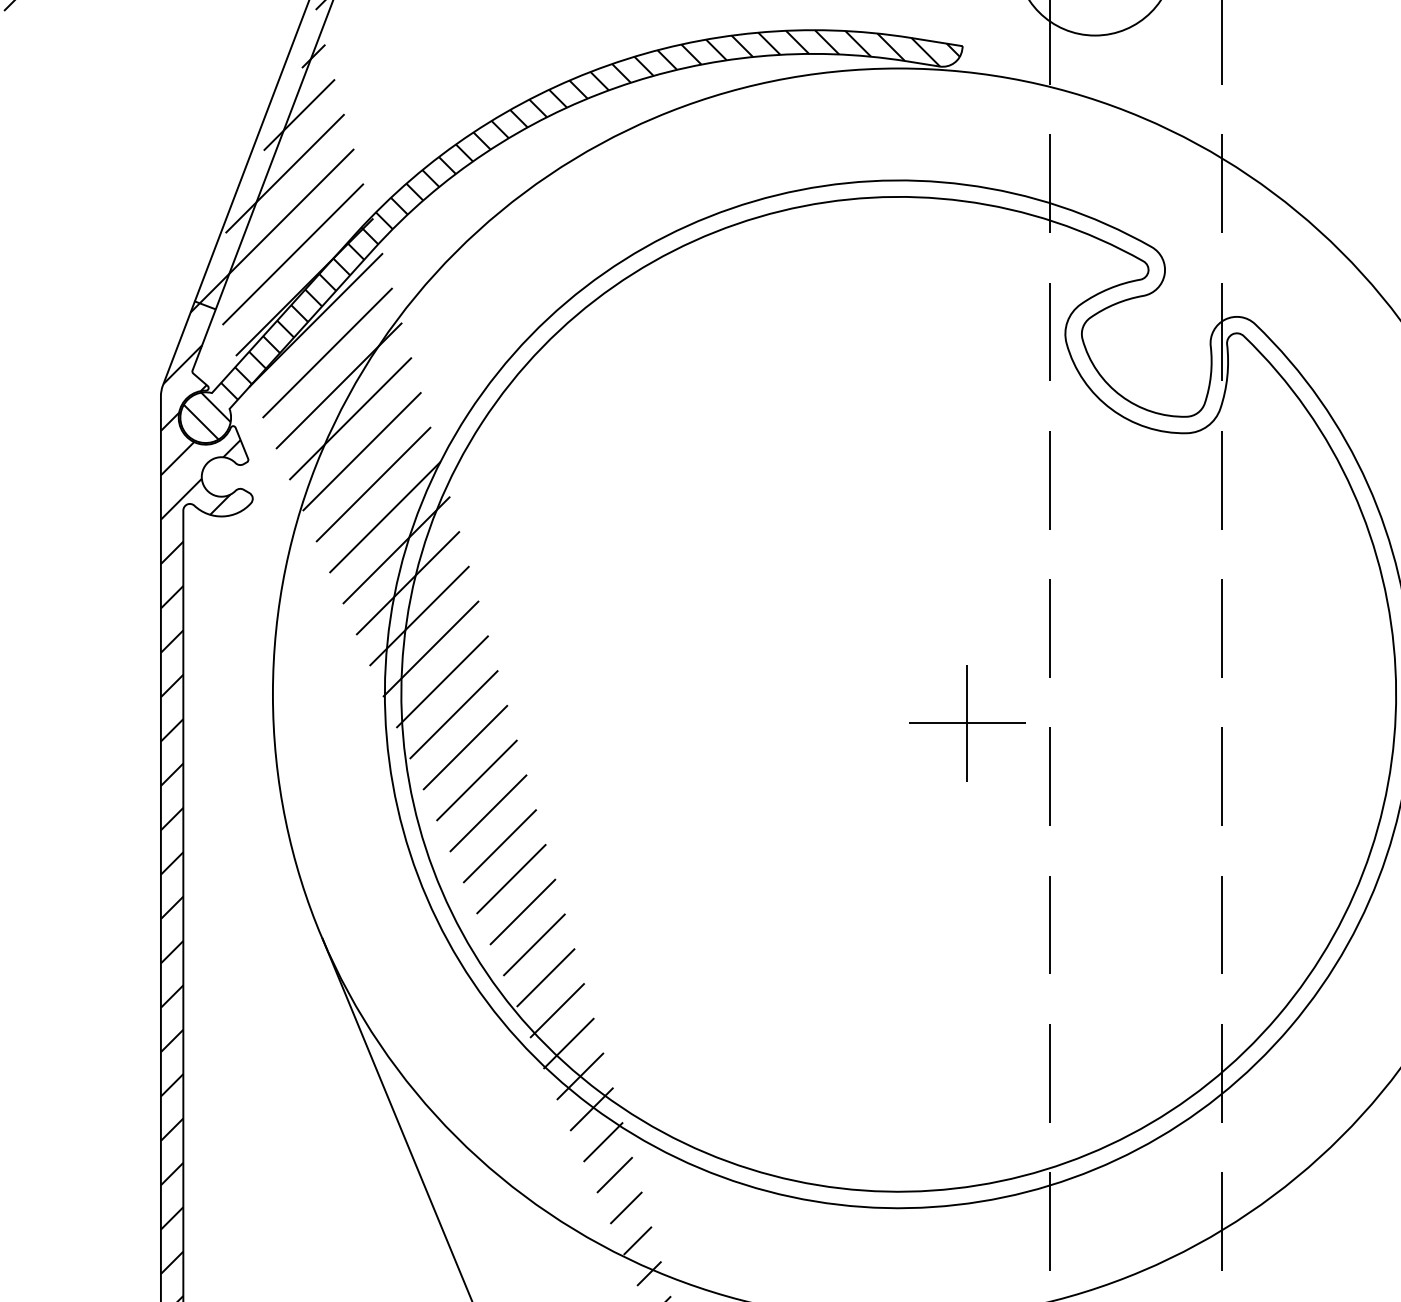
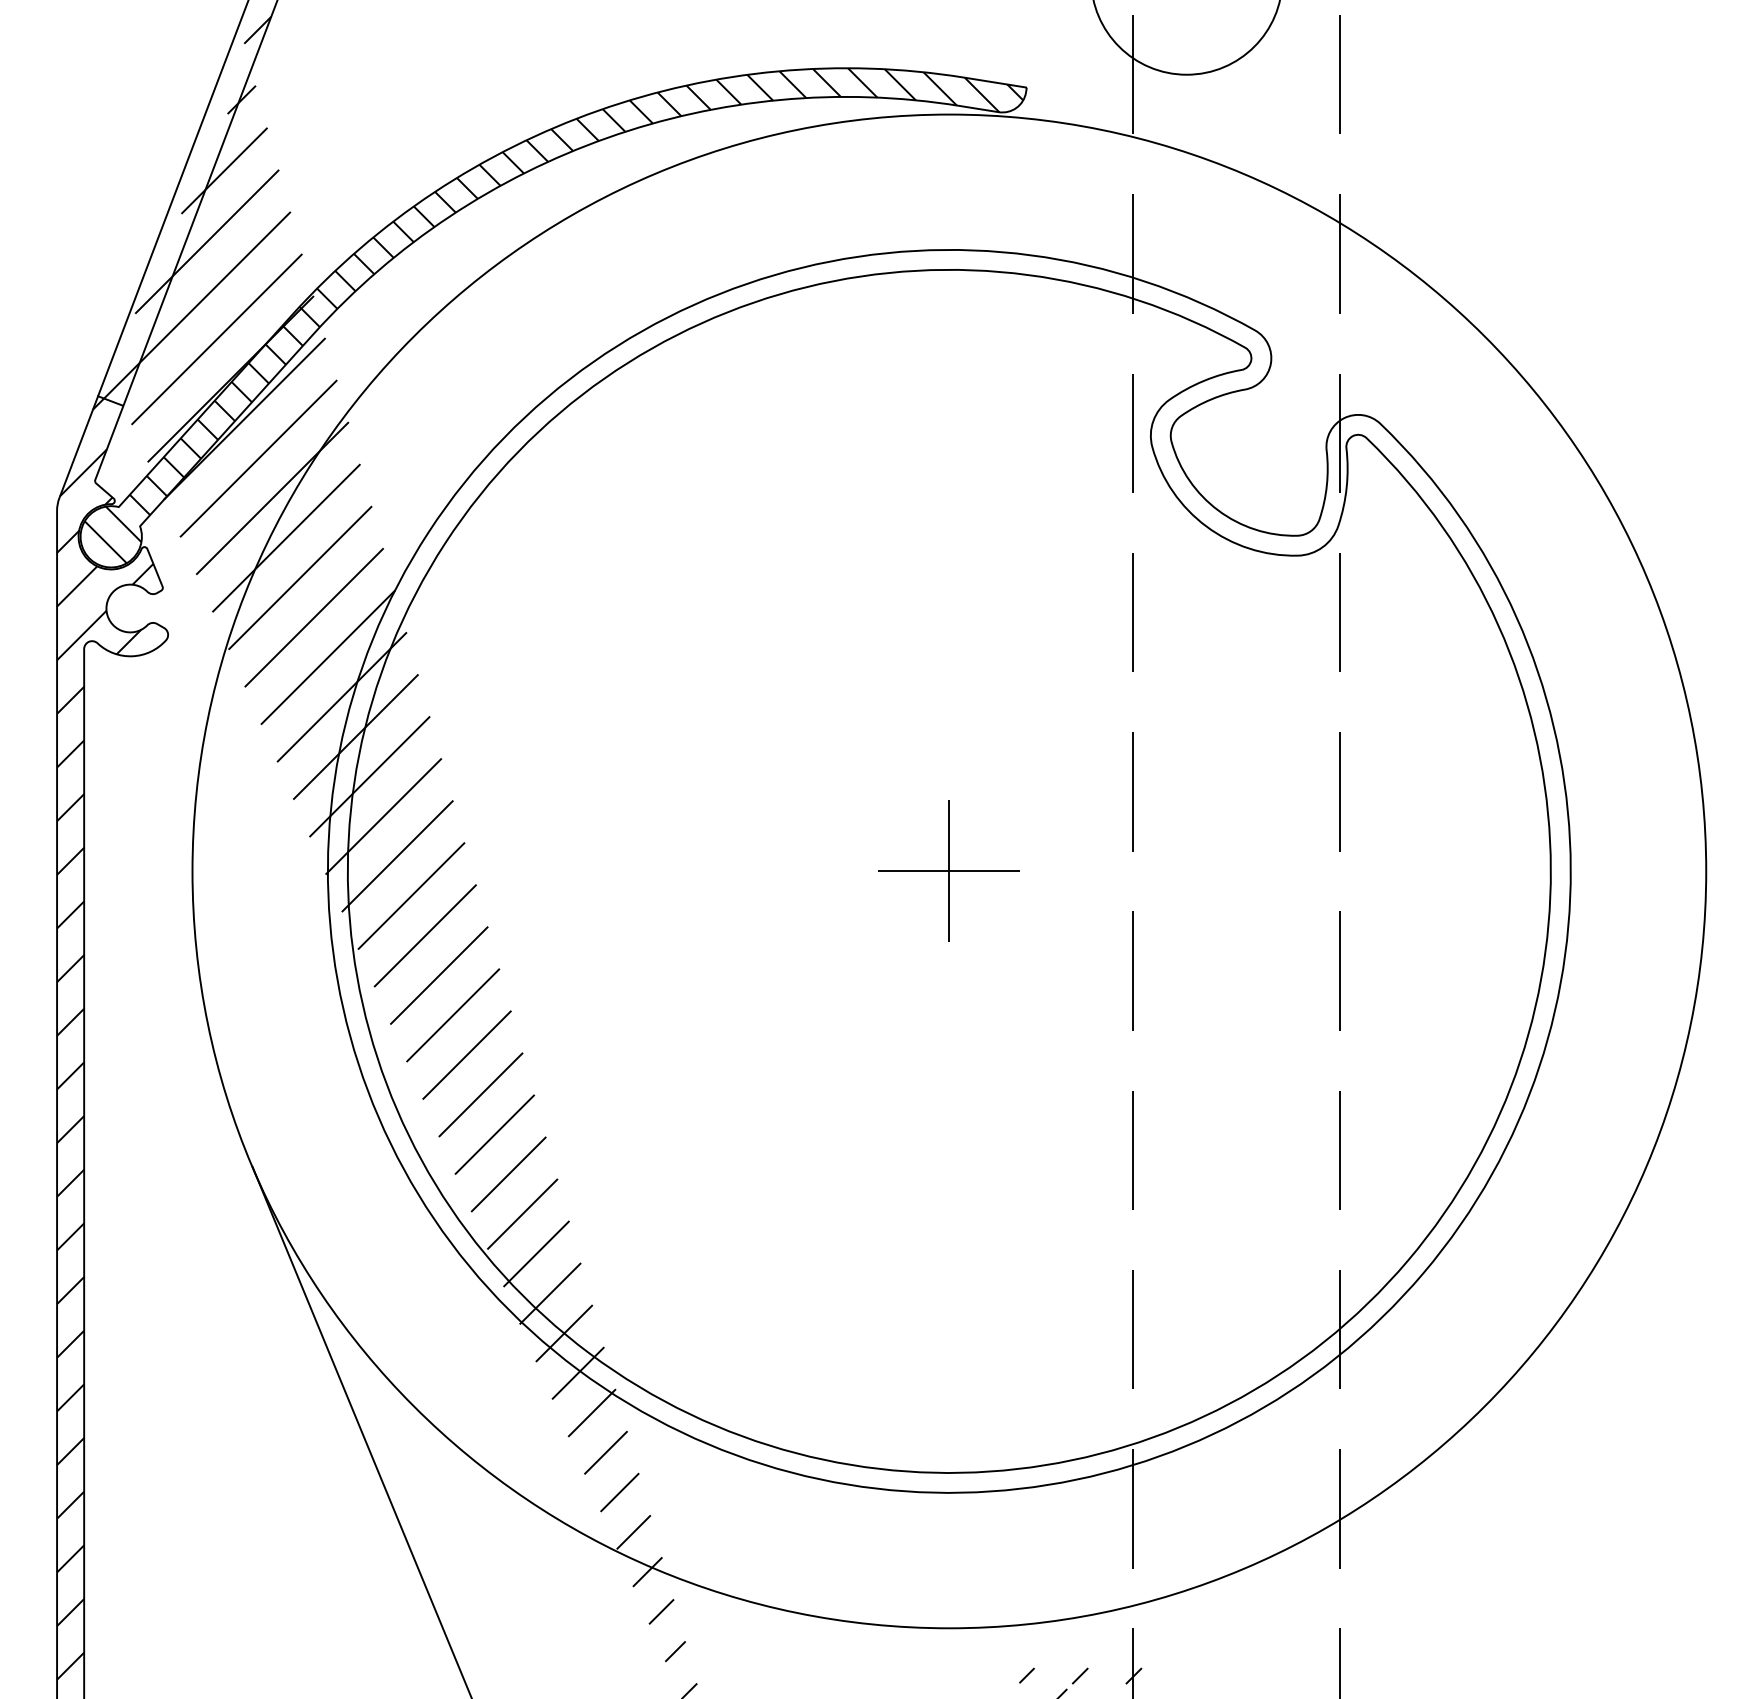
part: (966, 722) -> (948, 870), moved

